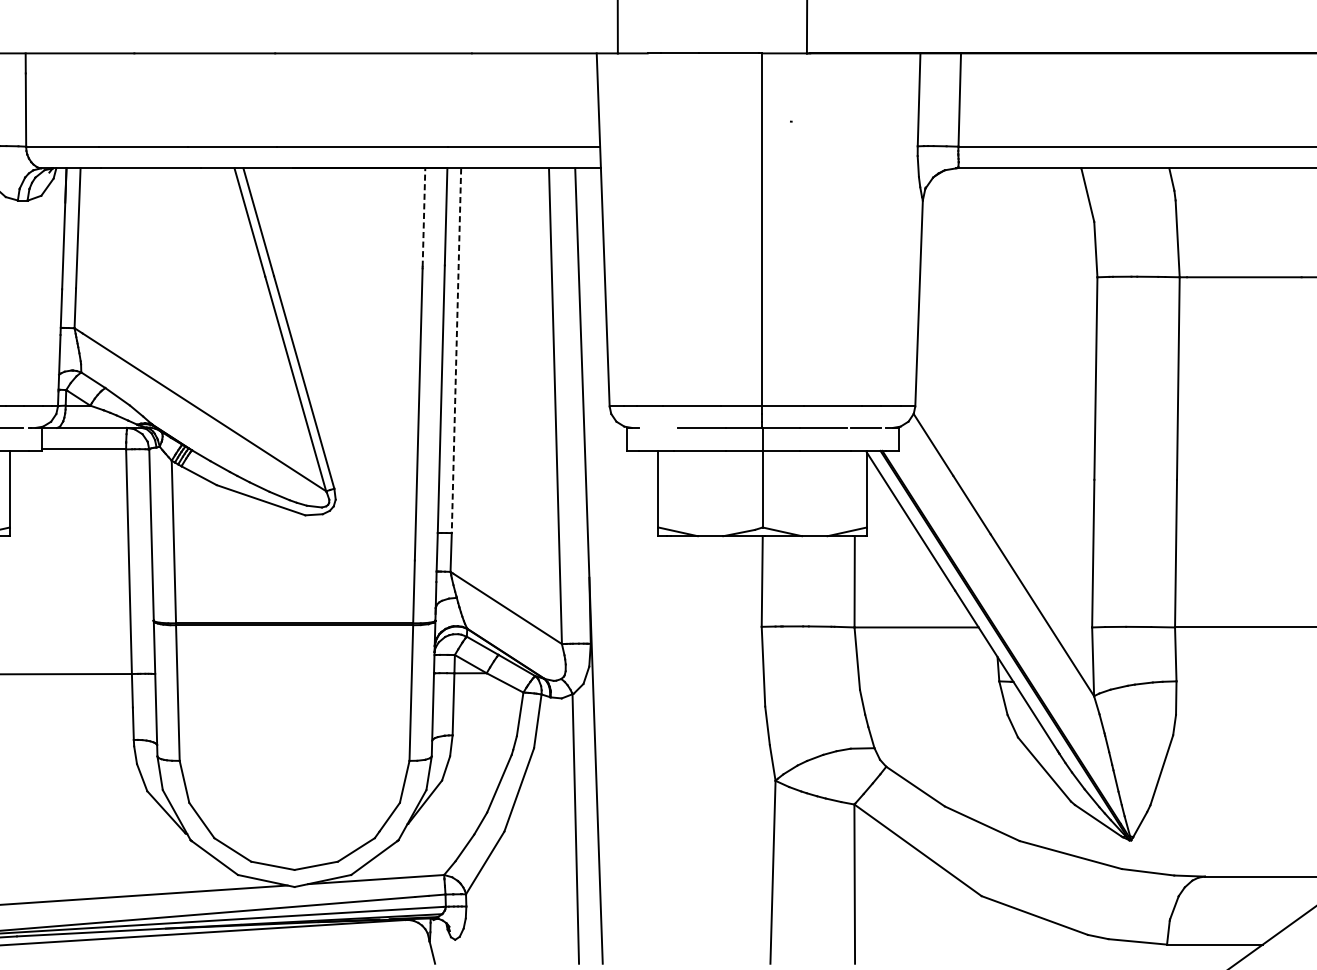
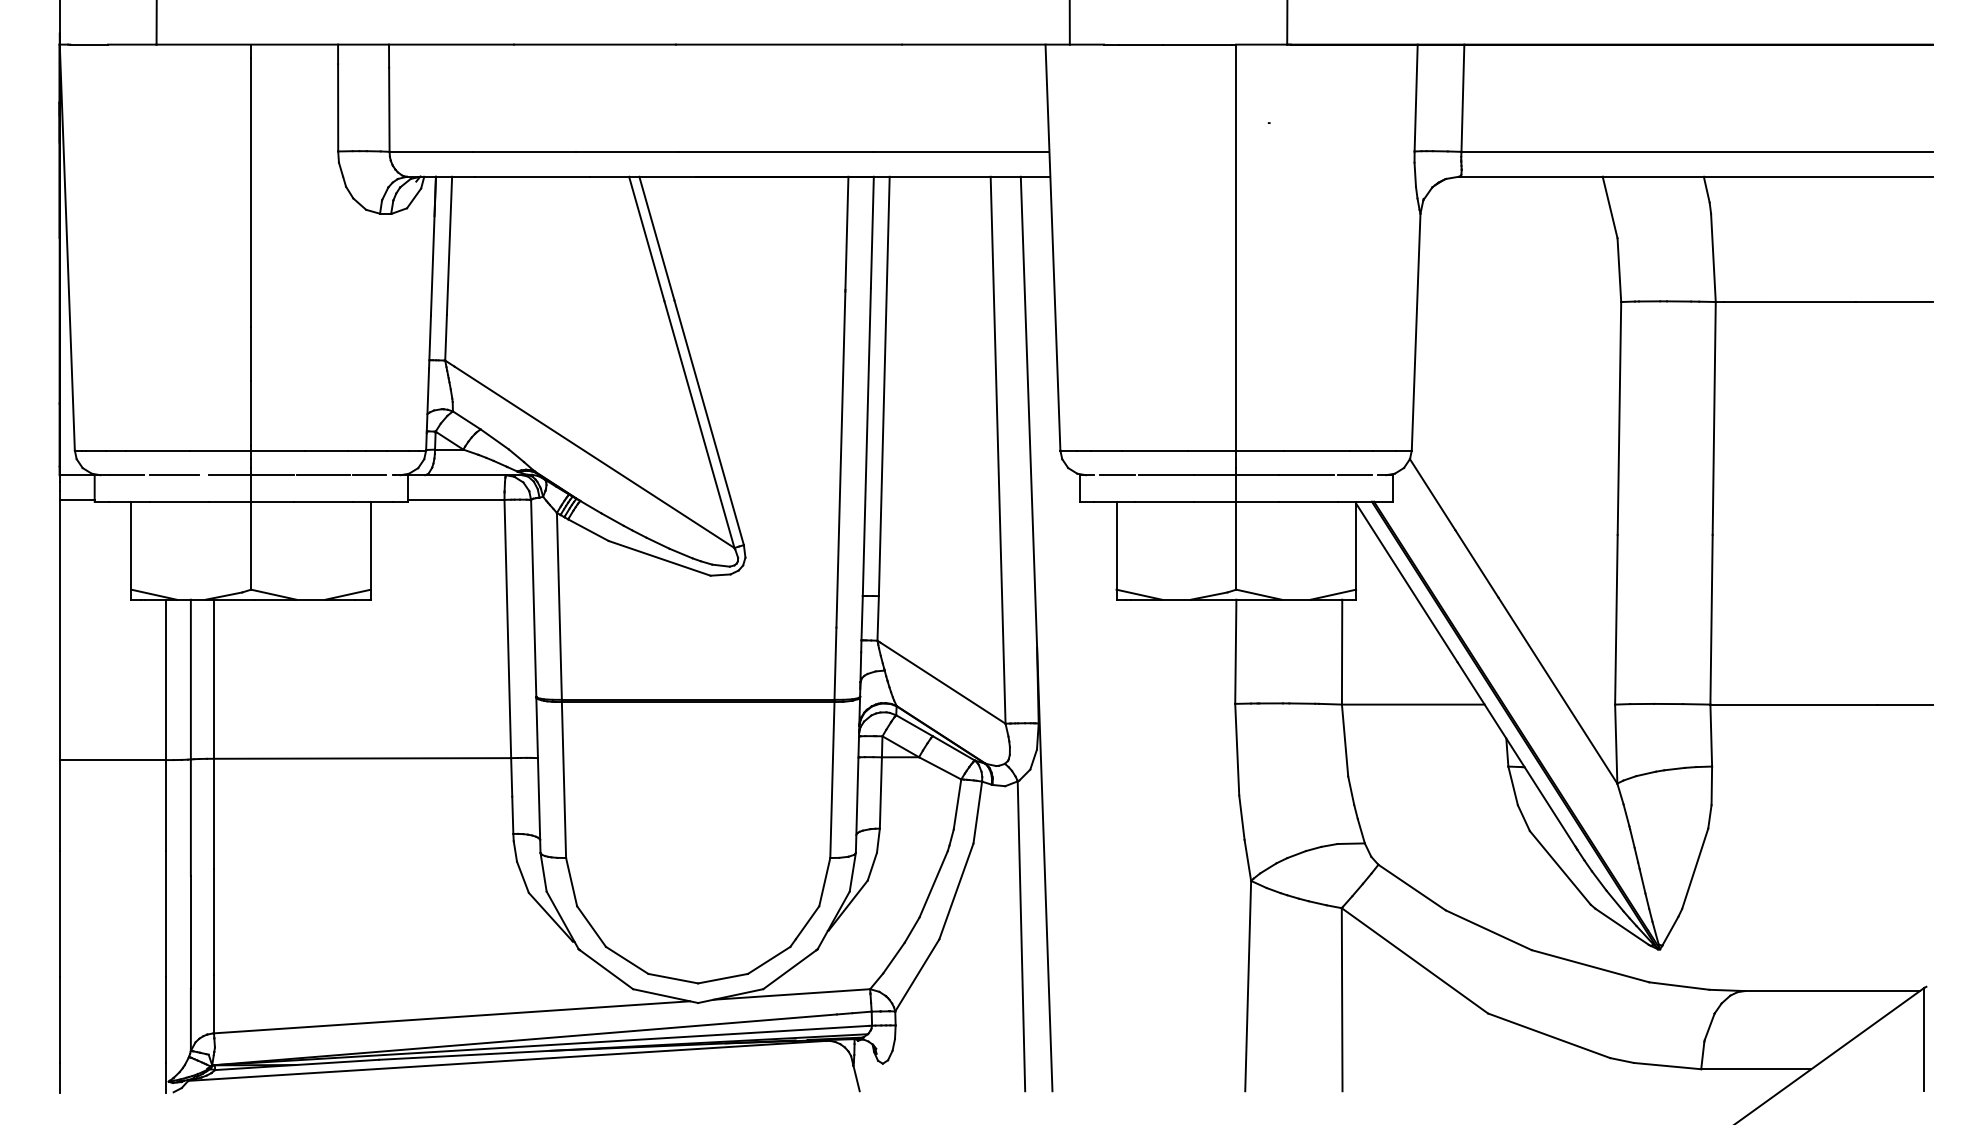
line: (423, 217) -> (846, 233), dashed -> solid
line: (456, 350) -> (884, 386), dashed -> solid
line: (658, 428) -> (1116, 475), added

